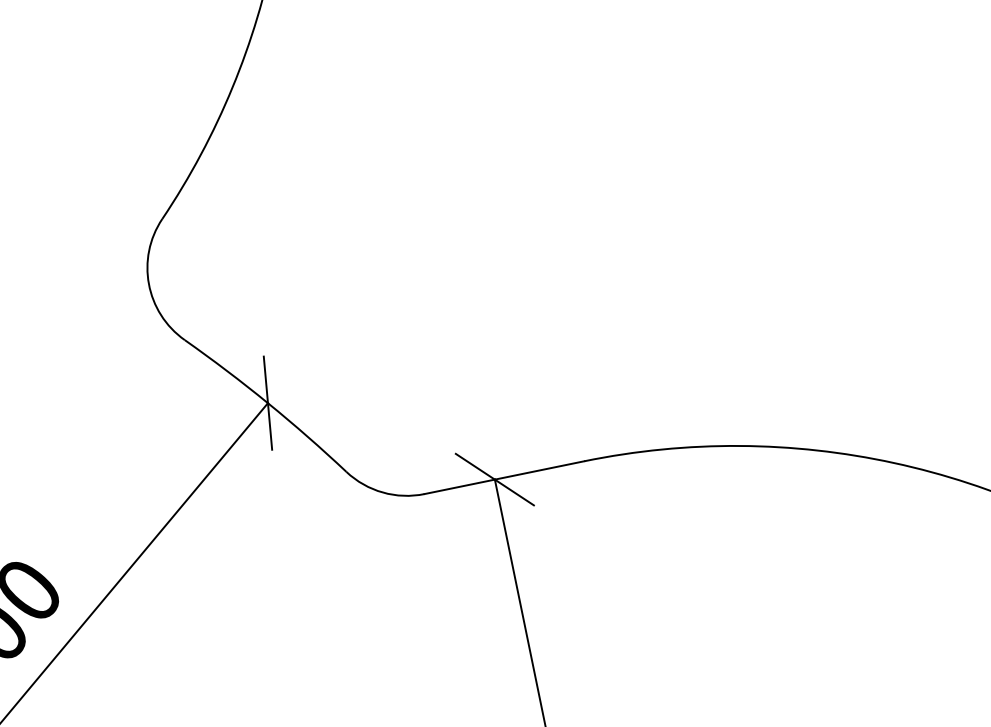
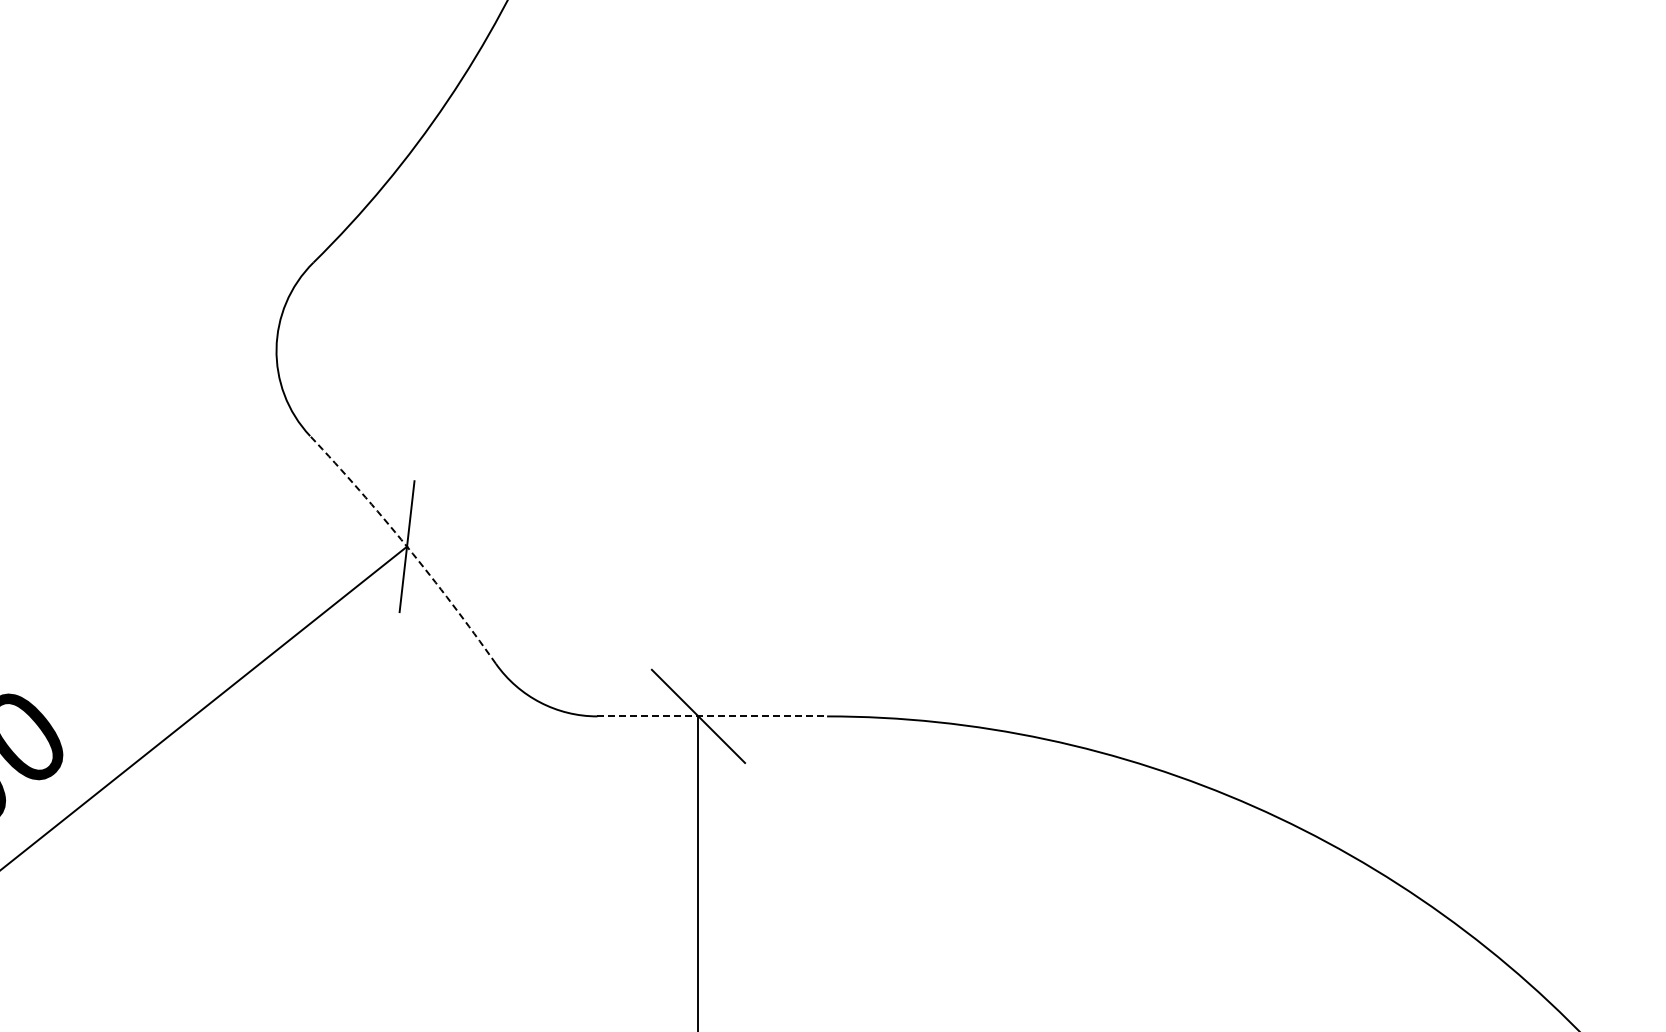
arc: (268, 402) -> (407, 546), solid -> dashed
line: (504, 477) -> (712, 716), solid -> dashed

